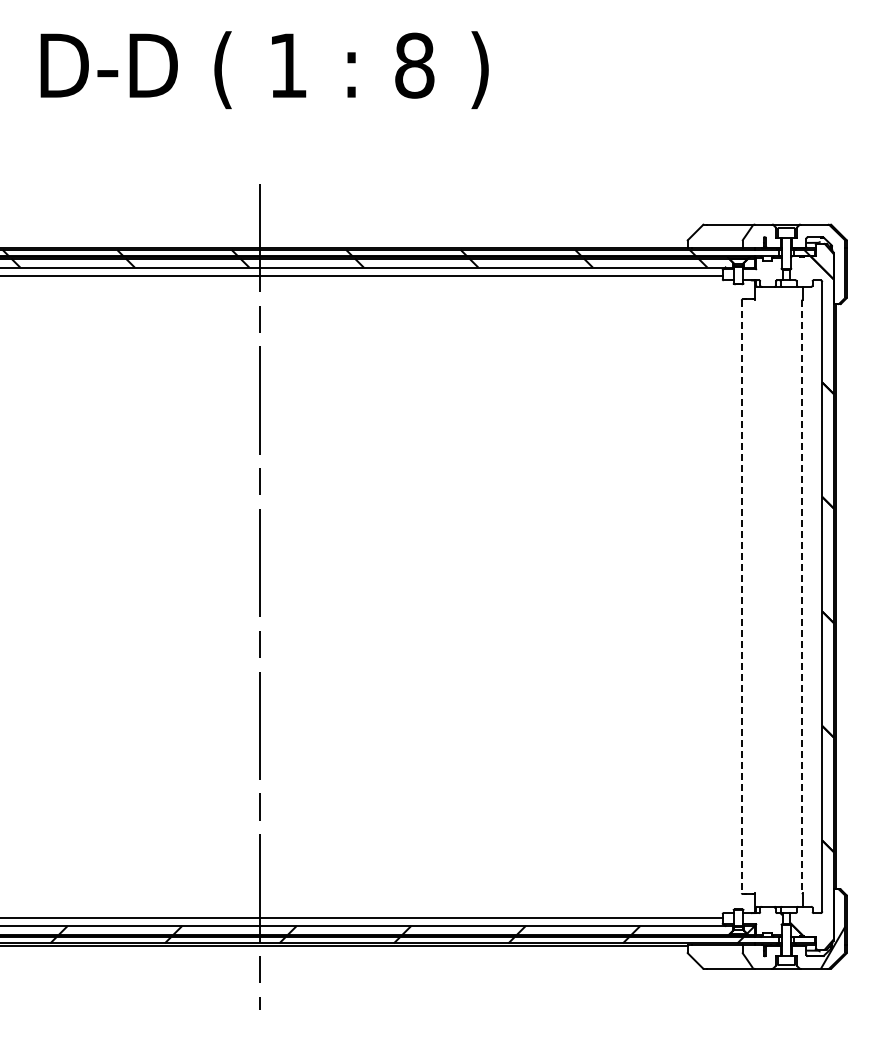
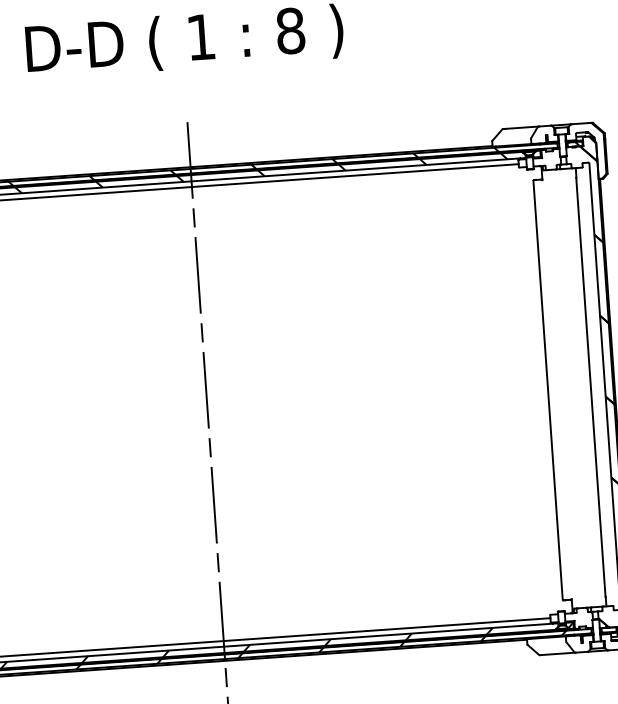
line: (741, 597) -> (547, 390), dashed -> solid
line: (802, 597) -> (591, 387), dashed -> solid

